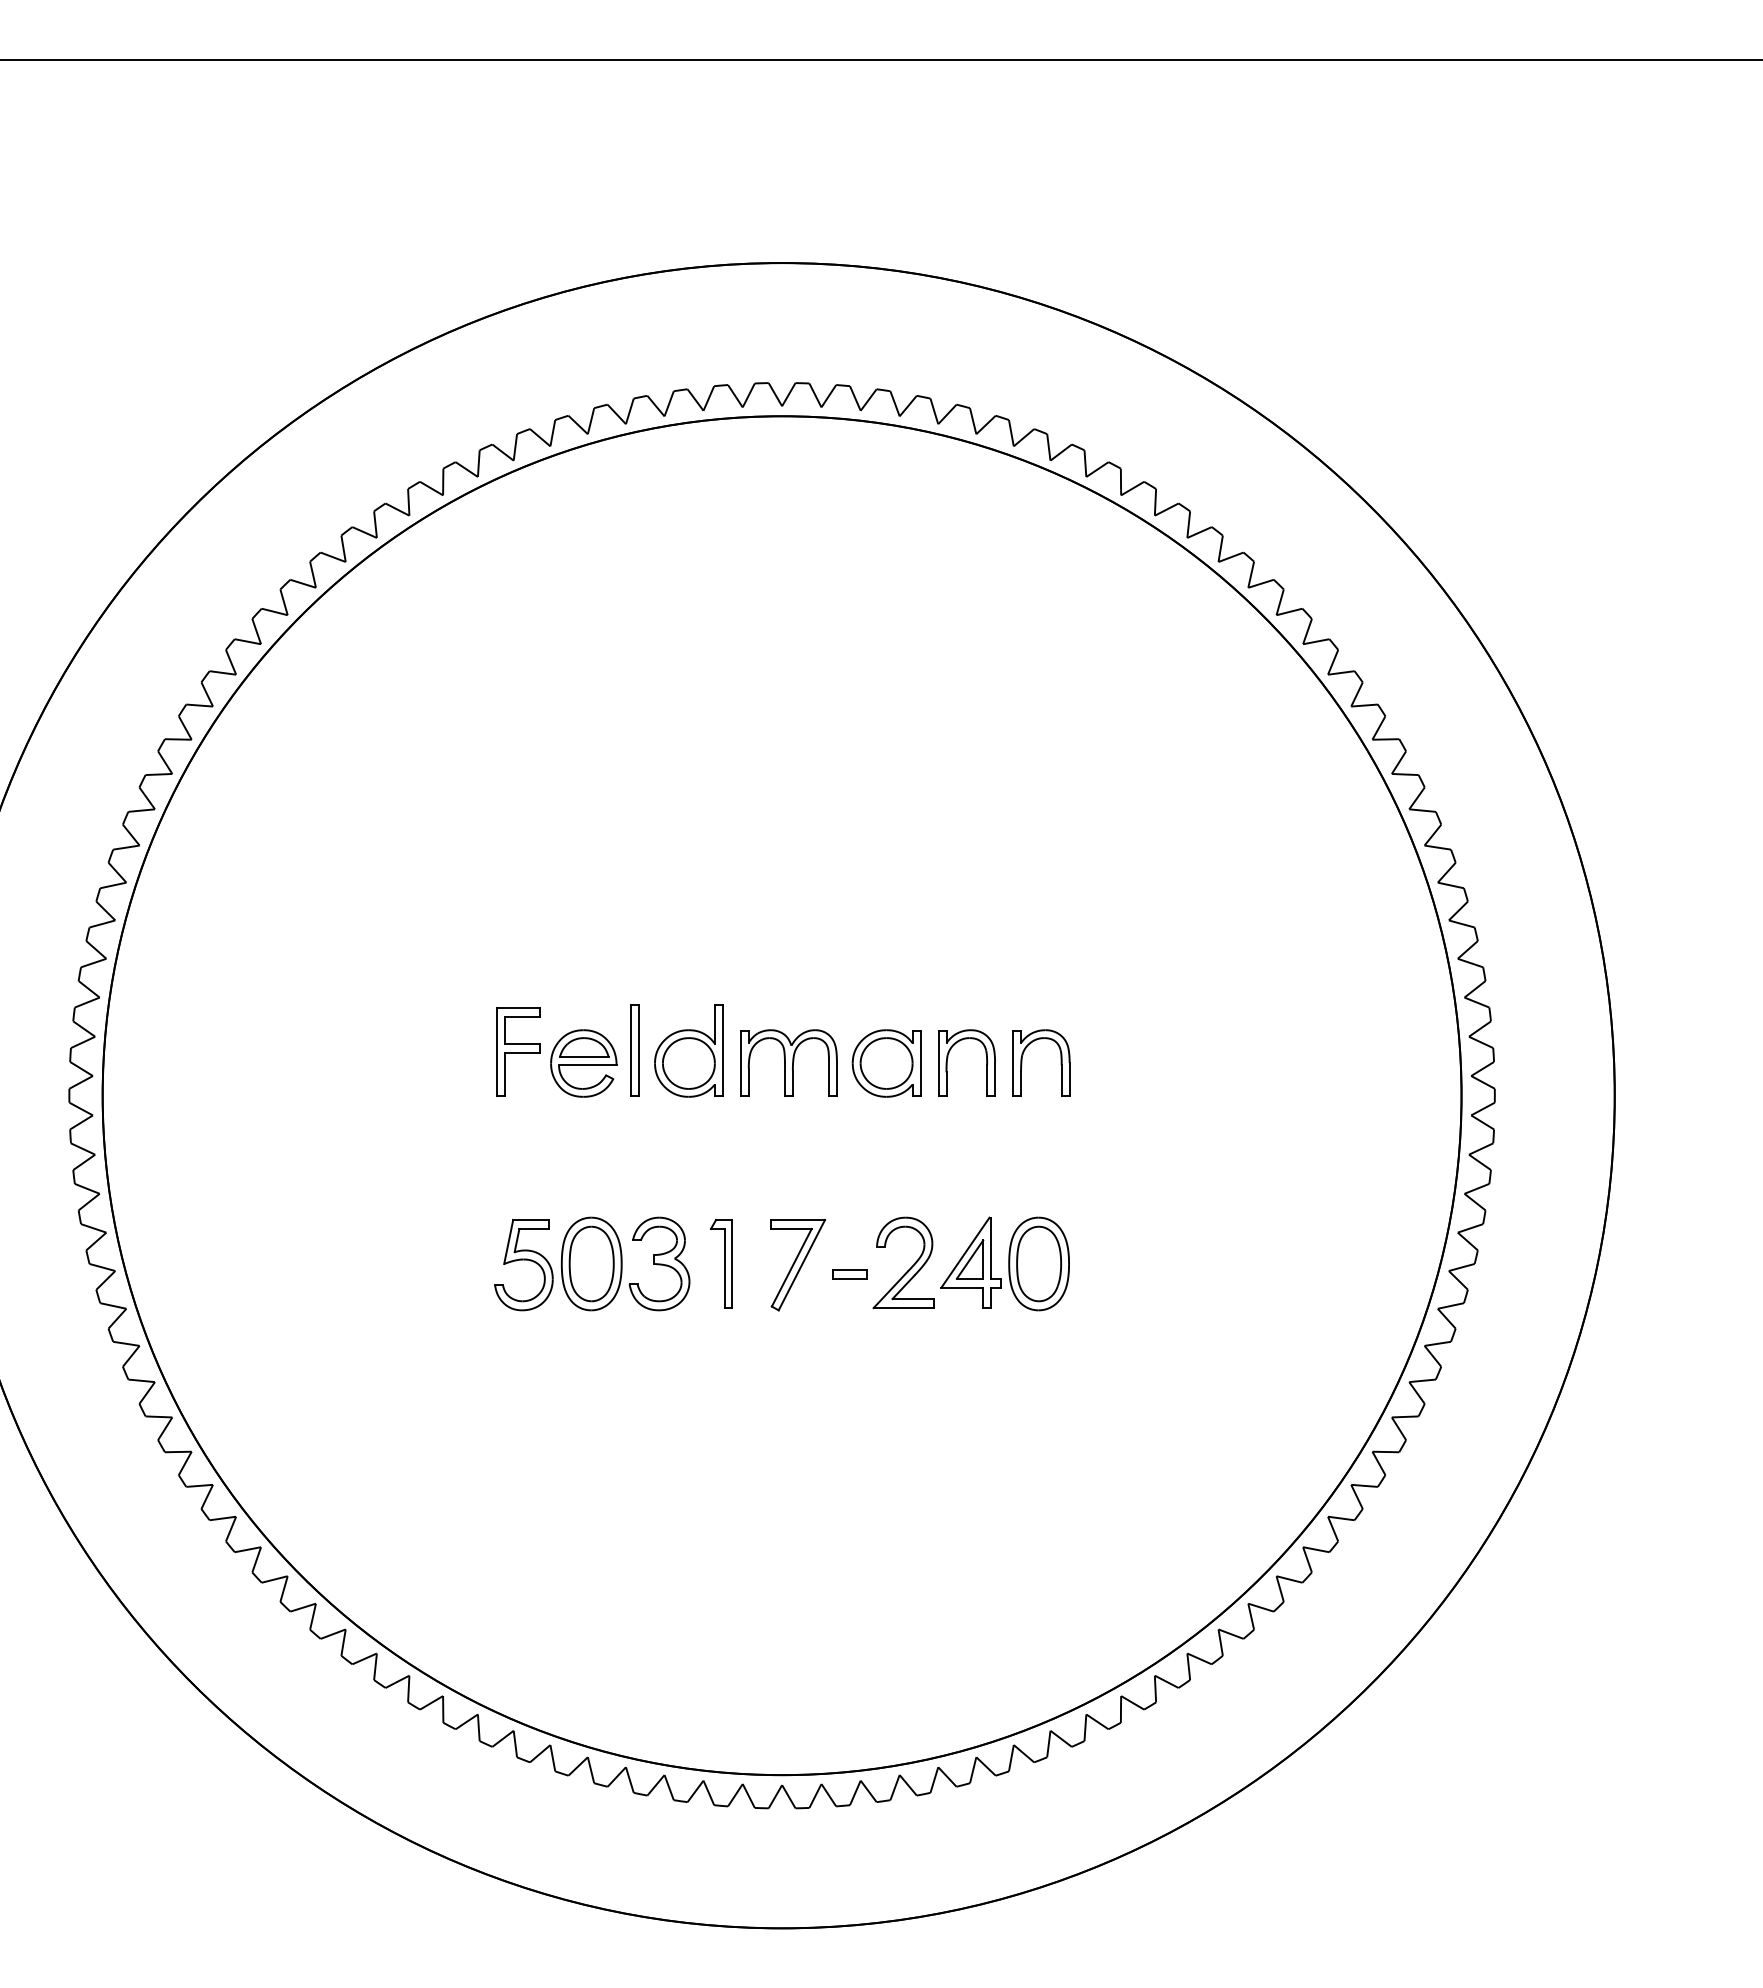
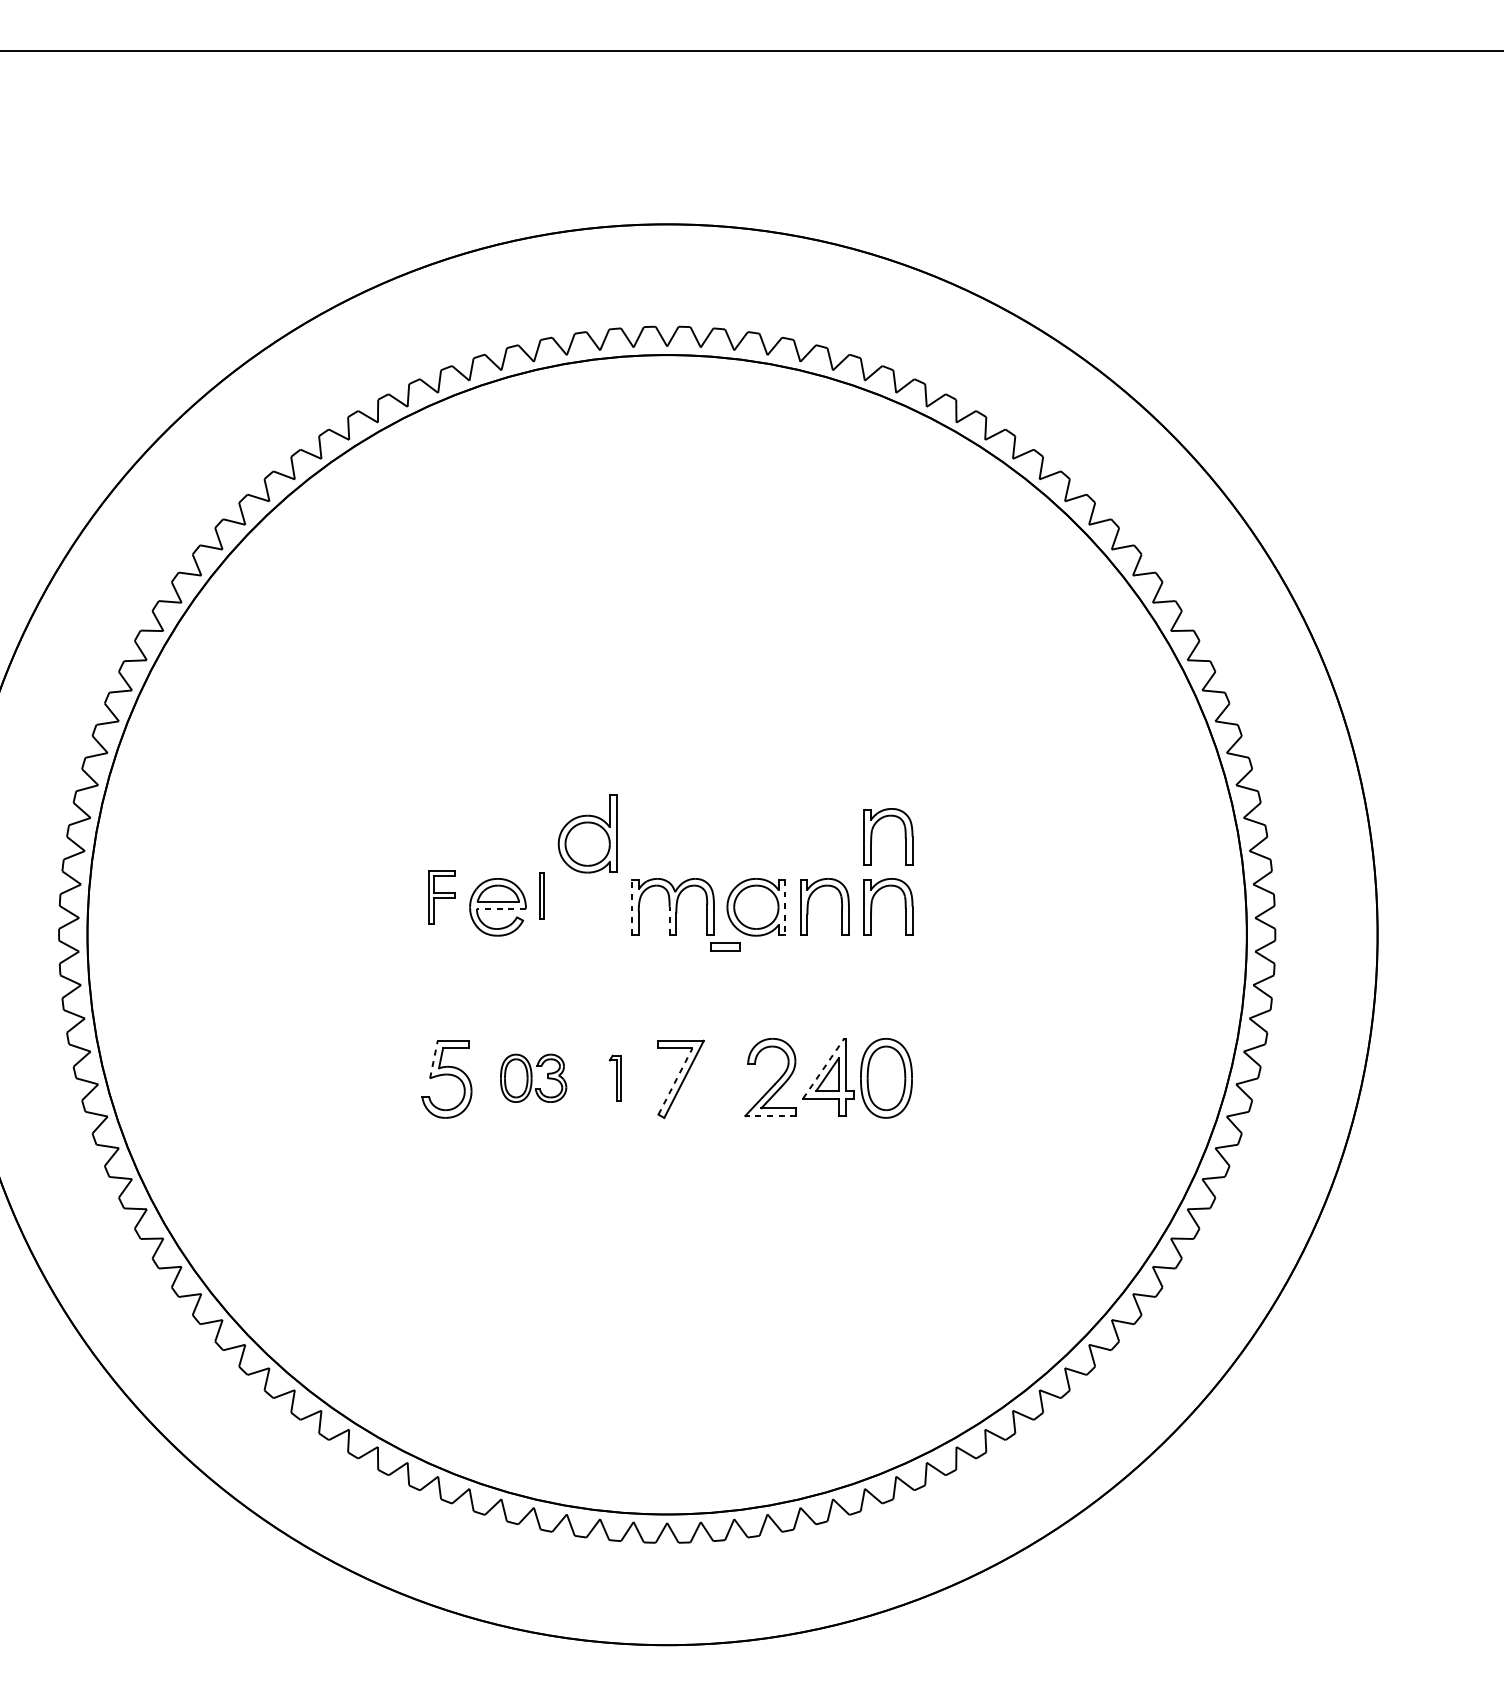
part: (1022, 980) -> (872, 836), added
part: (634, 1050) -> (541, 896), size x0.6
part: (688, 1050) -> (587, 833), moved
part: (518, 1051) -> (442, 897), size x0.7
line: (740, 1063) -> (631, 907), solid -> dashed
line: (920, 1064) -> (785, 908), solid -> dashed
line: (587, 1065) -> (501, 909), solid -> dashed
line: (784, 1078) -> (669, 920), solid -> dashed
line: (508, 1241) -> (433, 1059), solid -> dashed
line: (965, 1252) -> (823, 1068), solid -> dashed
part: (625, 1263) -> (533, 1077), size x0.6
part: (720, 1263) -> (614, 1077), size x0.6
line: (791, 1267) -> (675, 1081), solid -> dashed
part: (849, 1274) -> (724, 947), moved
line: (903, 1308) -> (770, 1116), solid -> dashed

